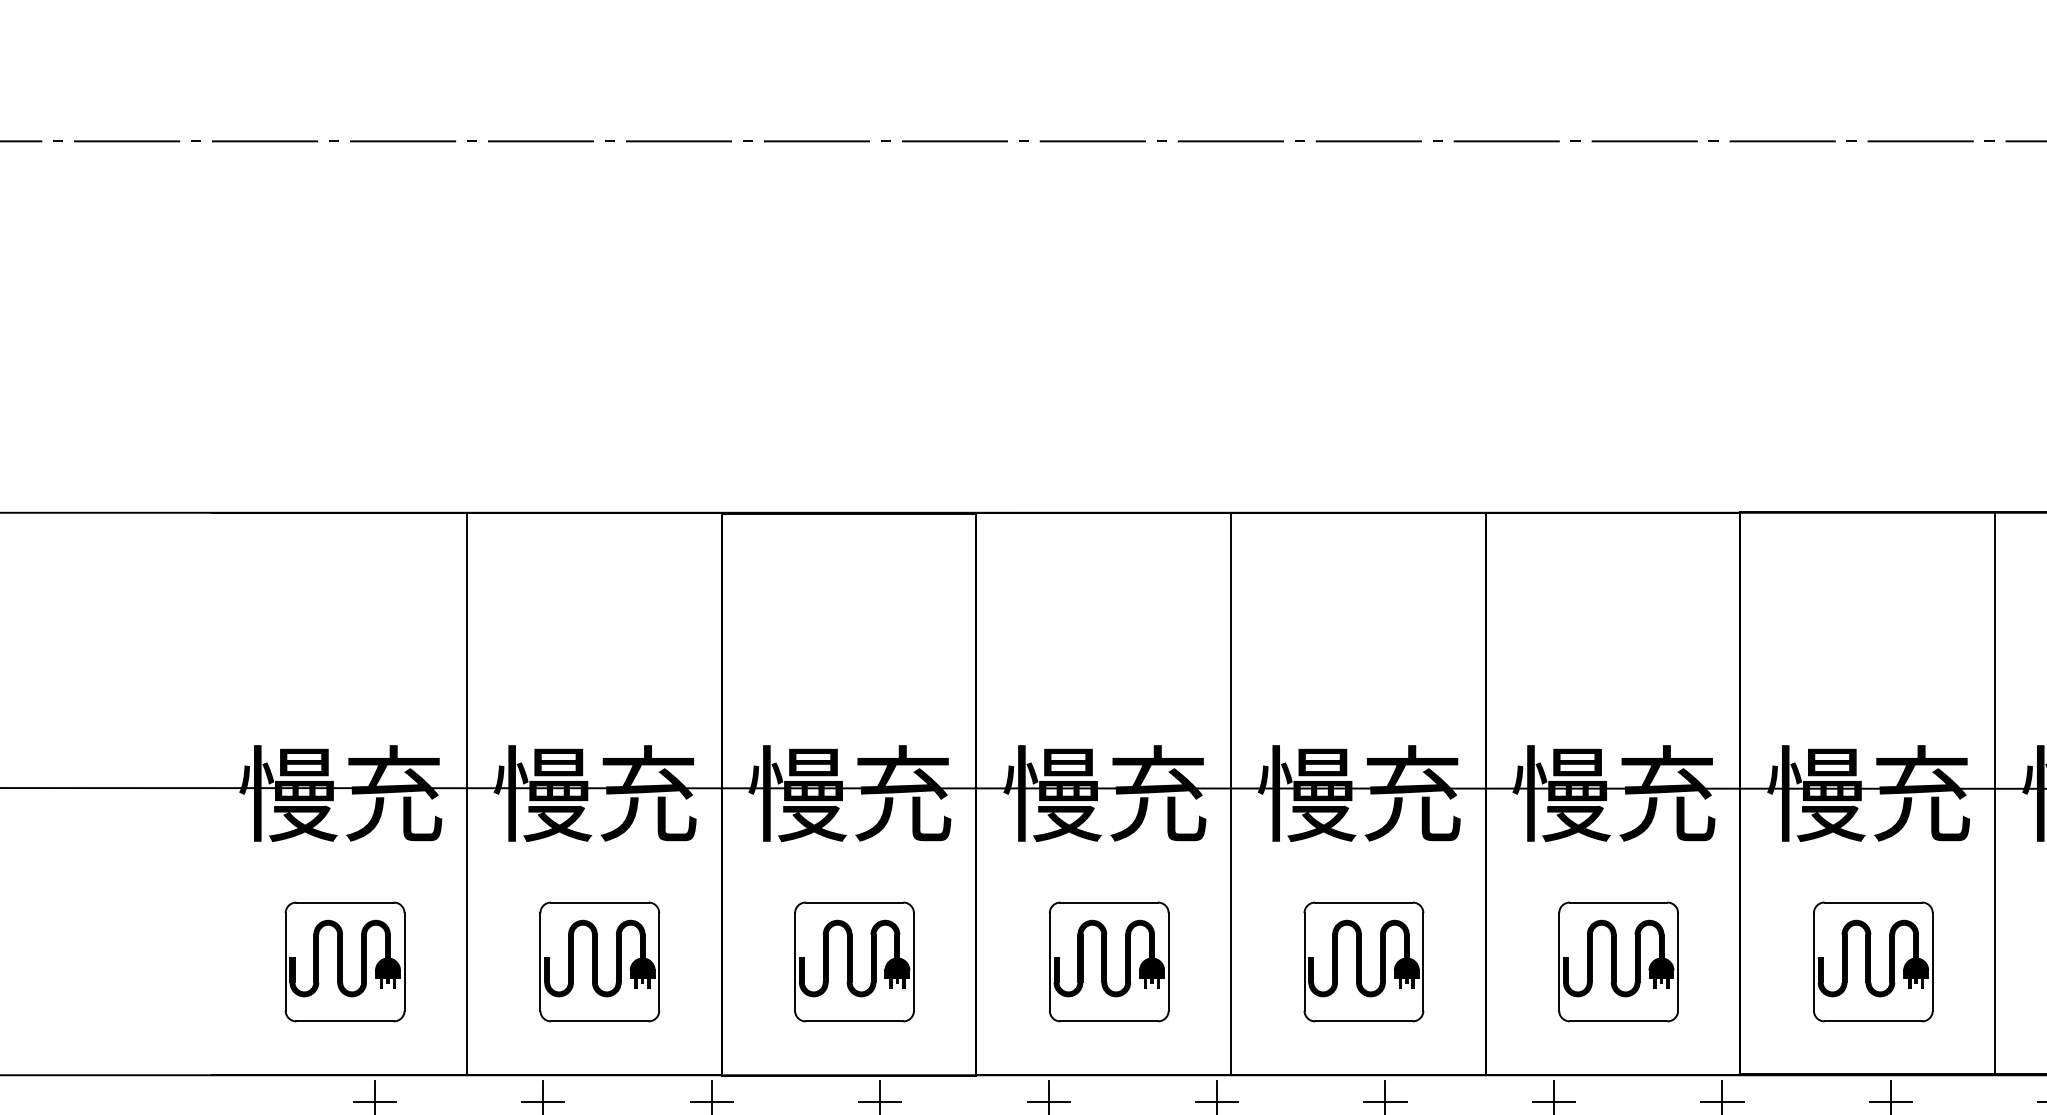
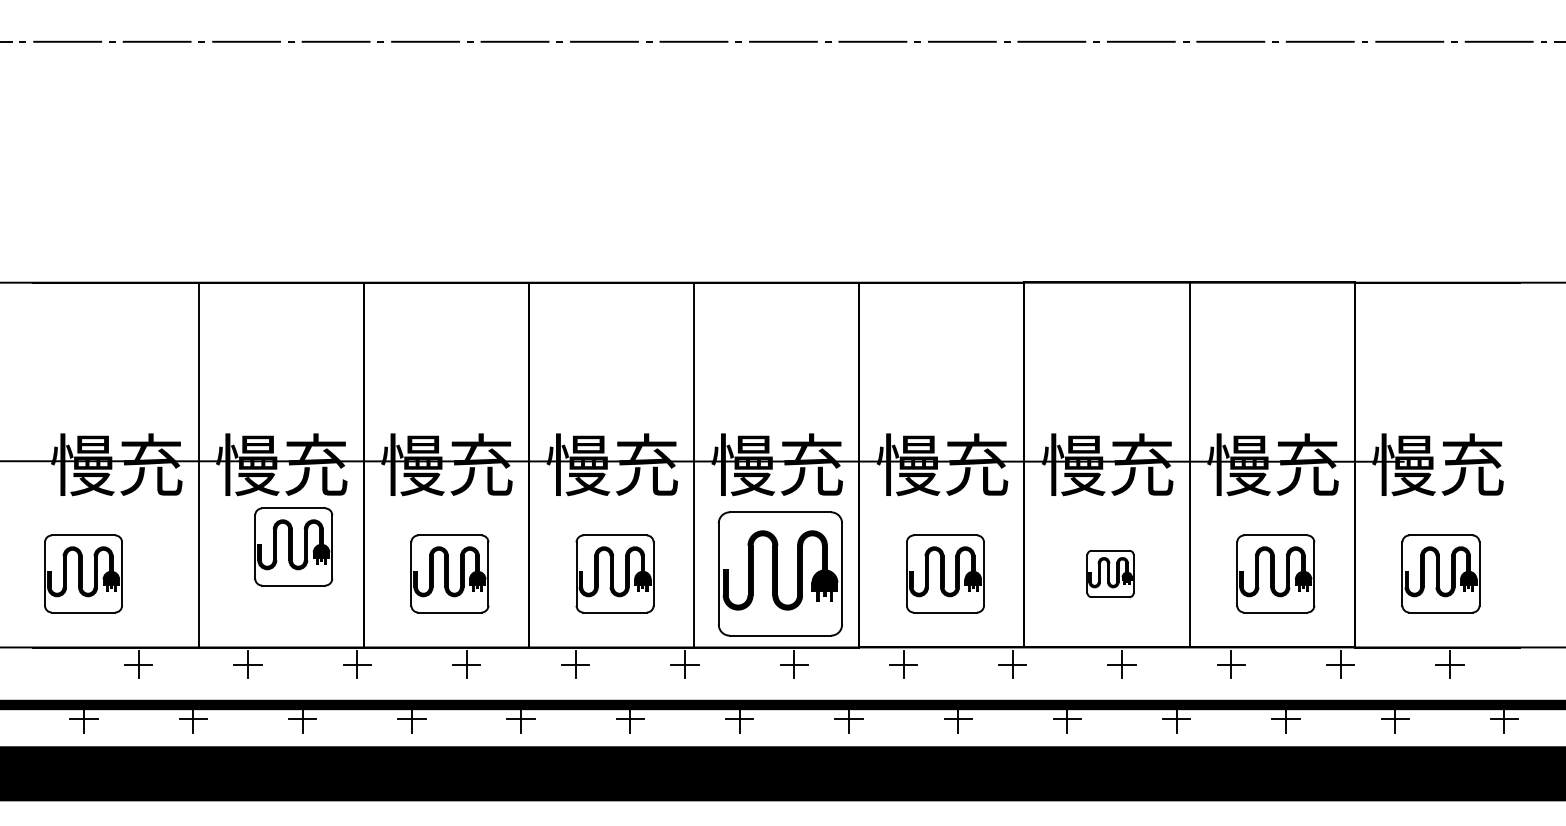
part: (345, 961) -> (83, 573), moved
part: (599, 961) -> (293, 546), moved
part: (1362, 961) -> (779, 573), size x1.6
part: (1873, 961) -> (1110, 573), size x0.6

